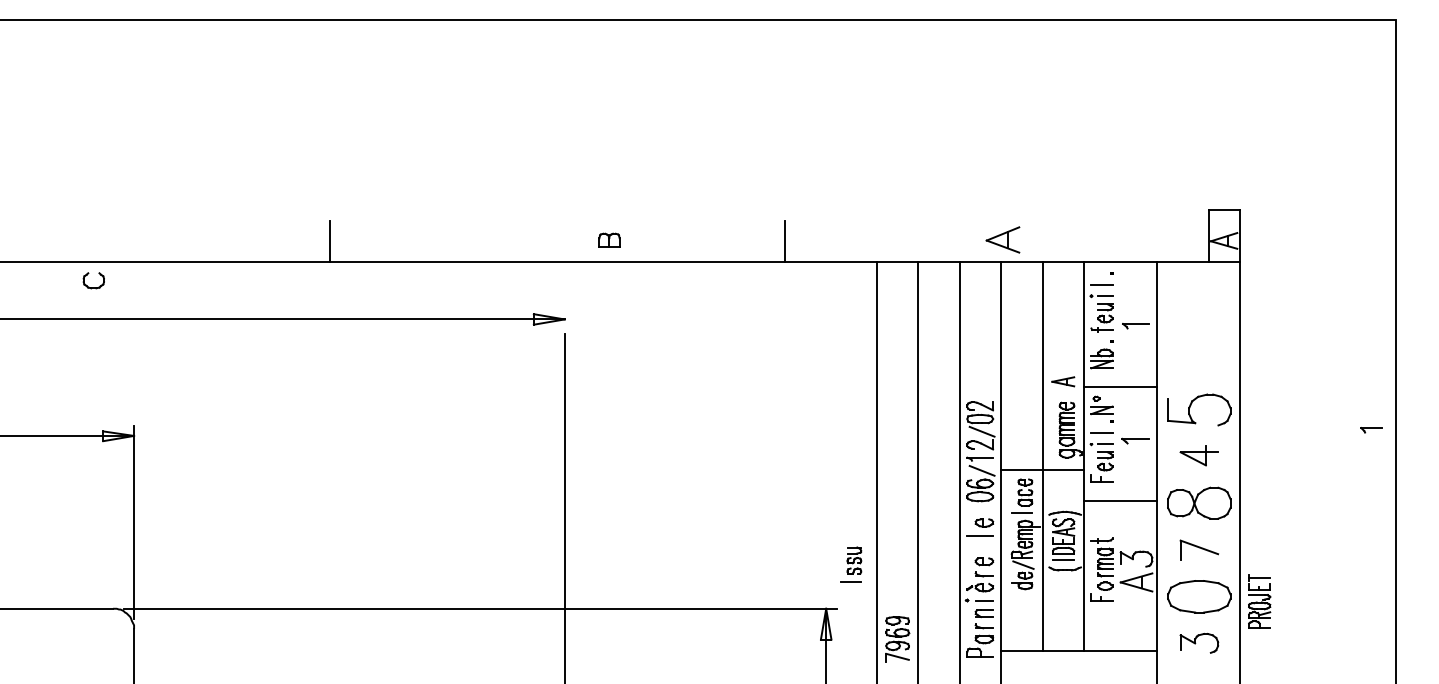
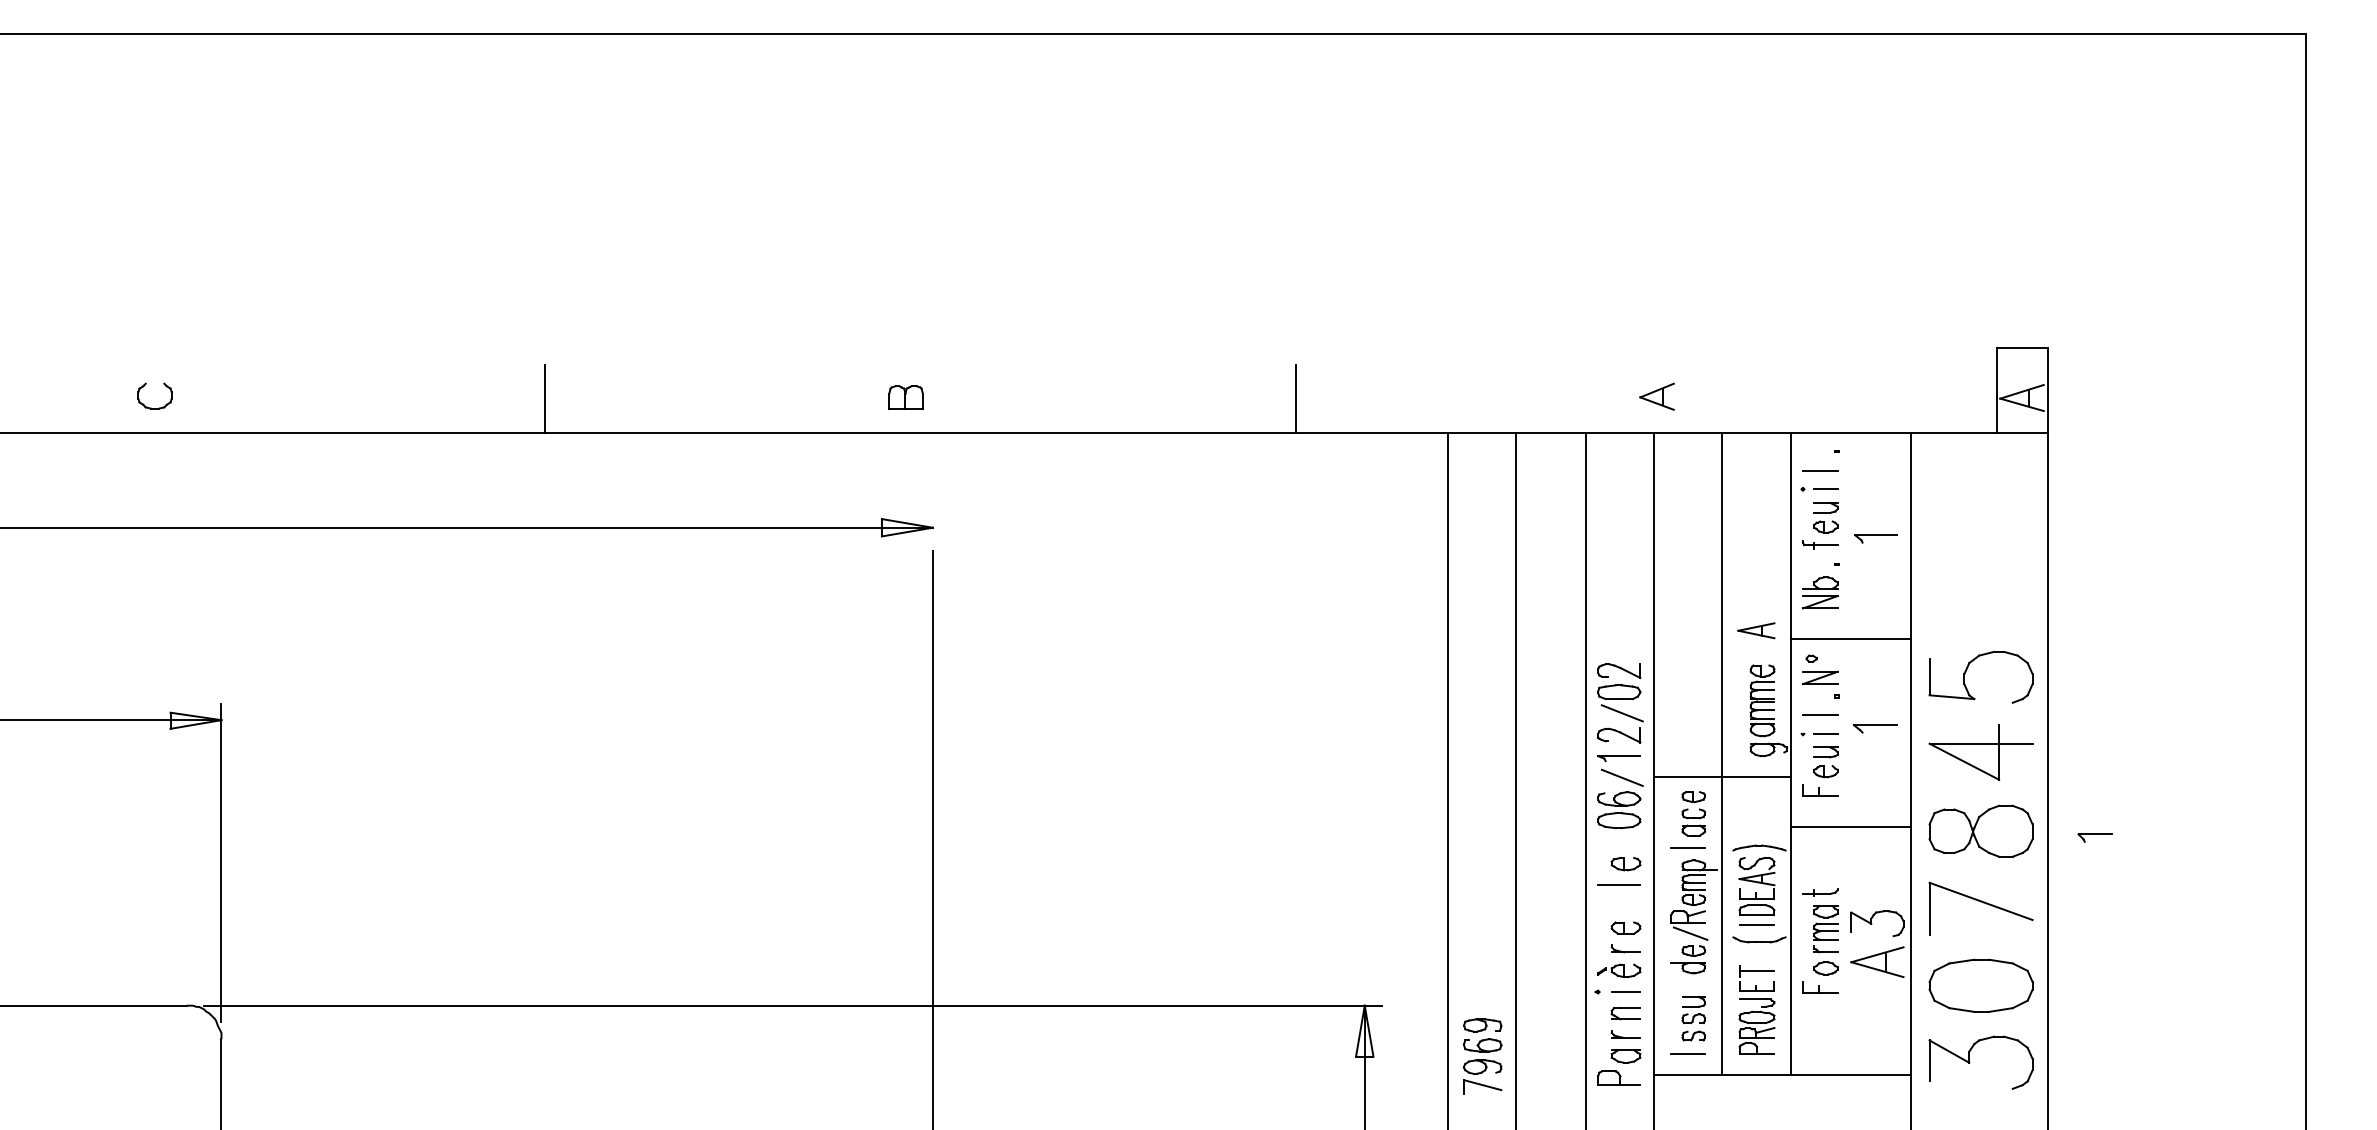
part: (609, 239) -> (906, 395), moved
part: (1003, 240) -> (1657, 397), size x0.62
part: (93, 287) -> (154, 407), moved
part: (1371, 430) -> (2095, 838), moved
part: (1199, 455) -> (1981, 752), size x1.67
part: (1199, 549) -> (1981, 907), size x1.67
part: (851, 564) -> (1689, 1025), moved
part: (1259, 601) -> (1756, 1010), moved
part: (1199, 643) -> (1981, 1063), size x1.67

